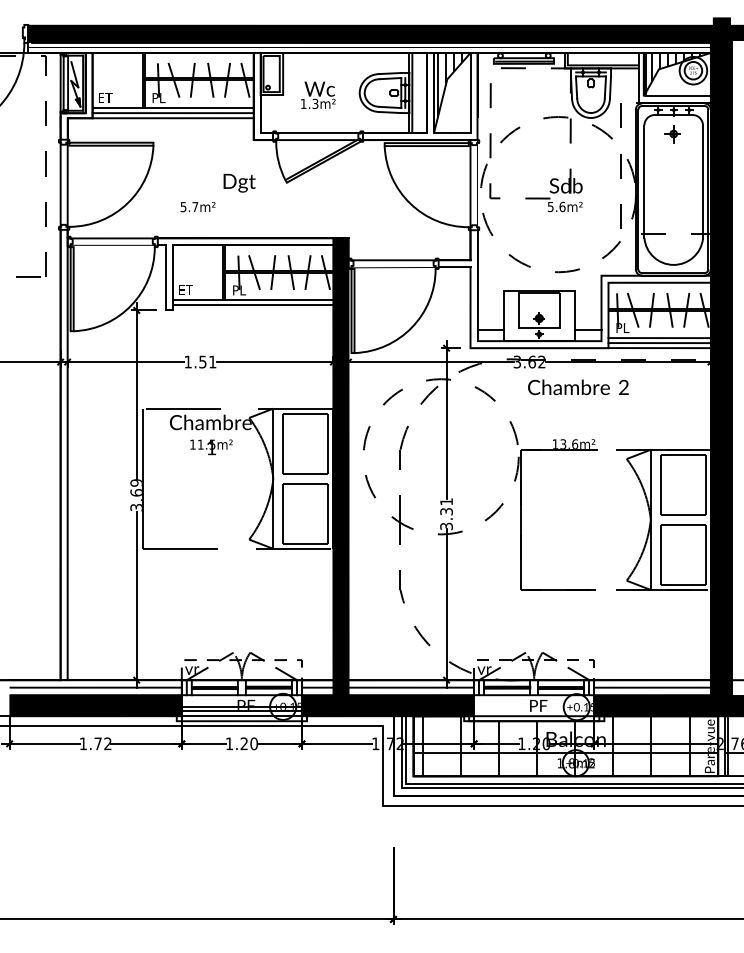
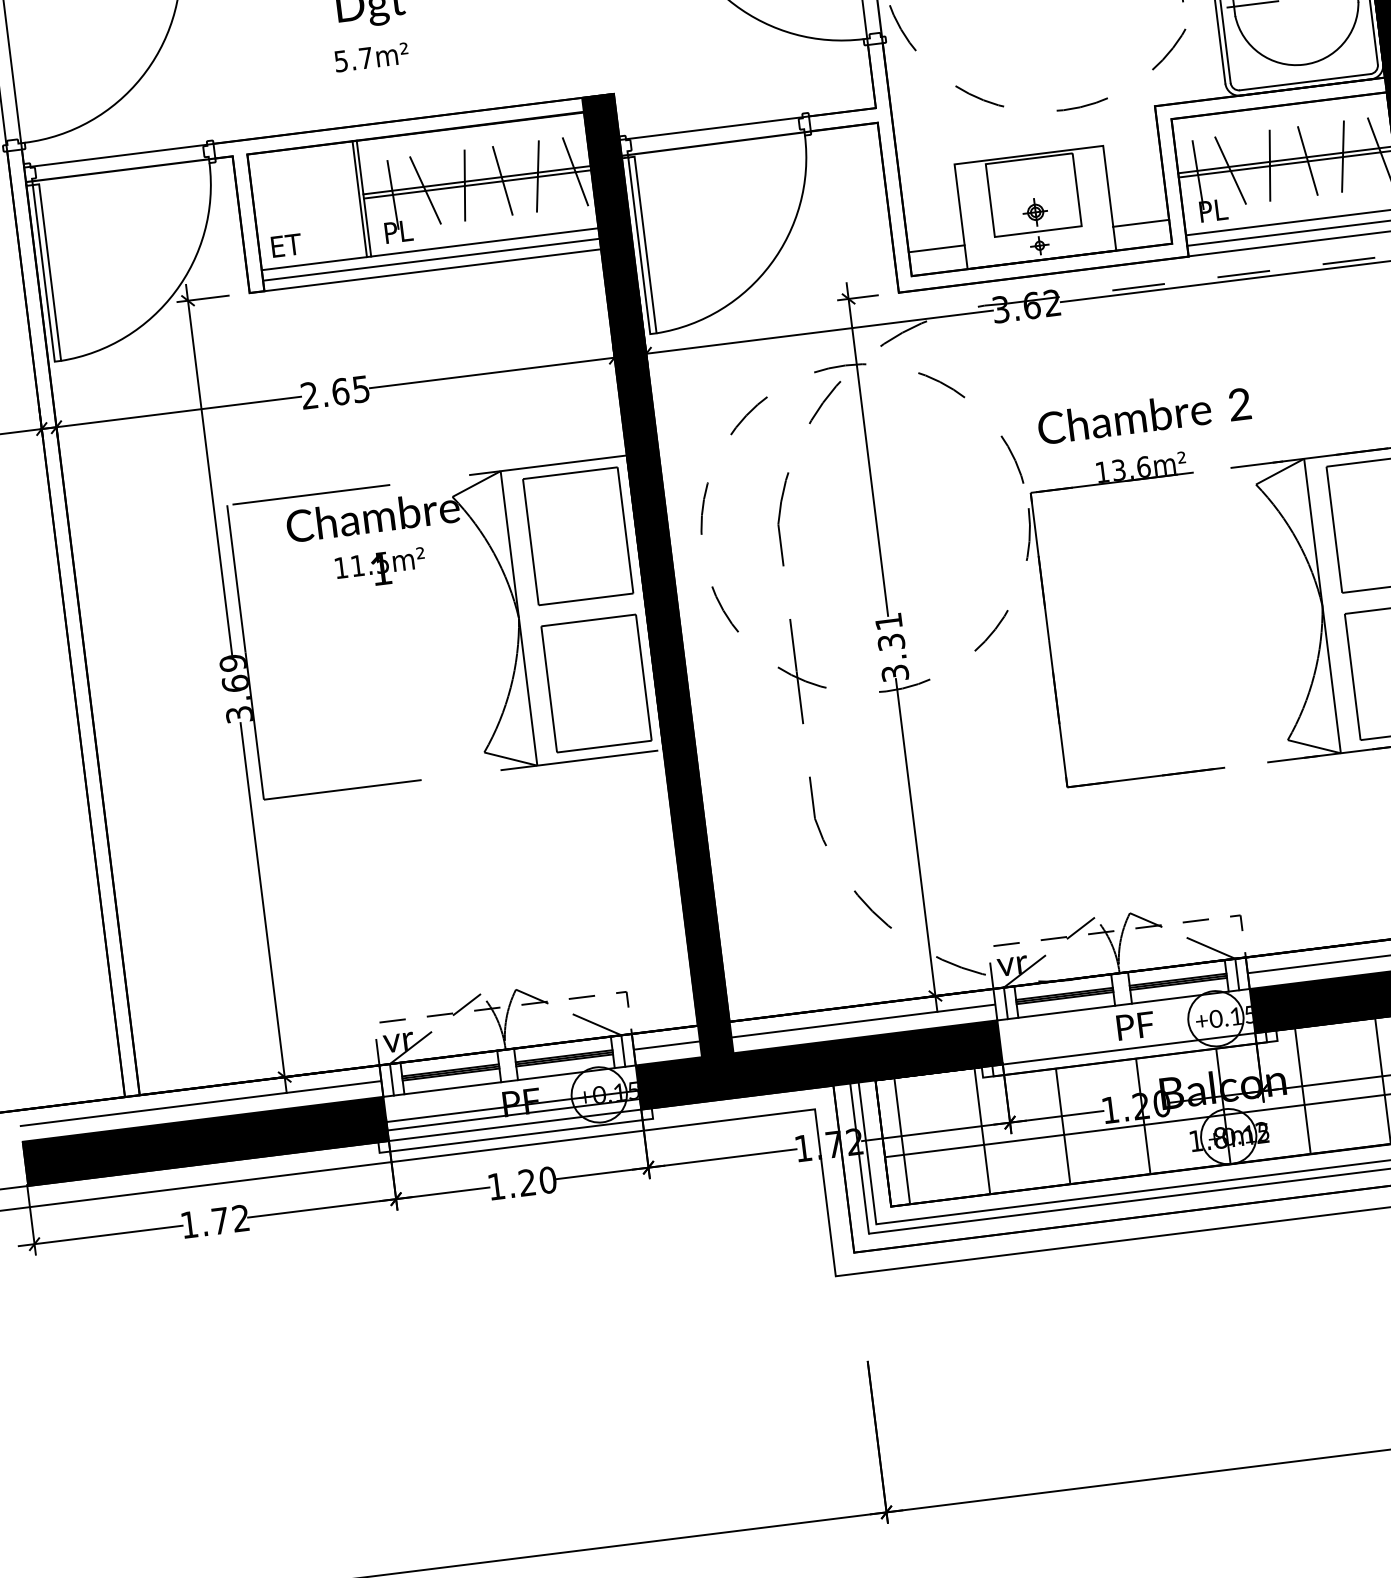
text: (197, 207) -> (370, 58), moved
line: (253, 310) -> (433, 270), added
text: (200, 361) -> (335, 391), 1.51 -> 2.65
text: (578, 387) -> (1144, 416), moved

